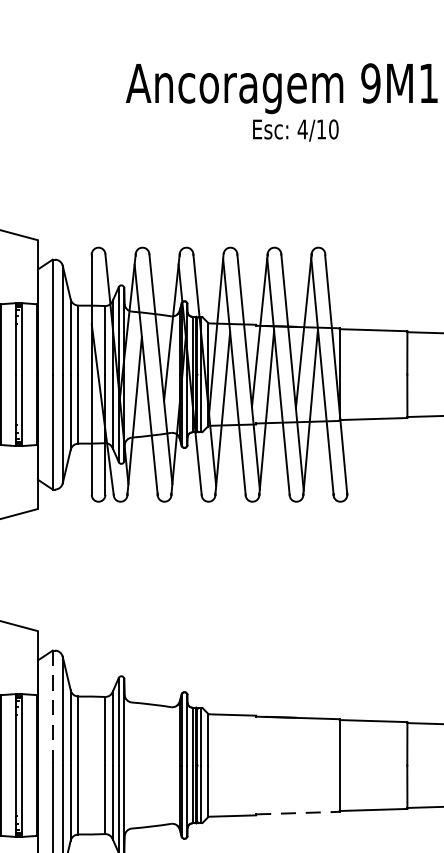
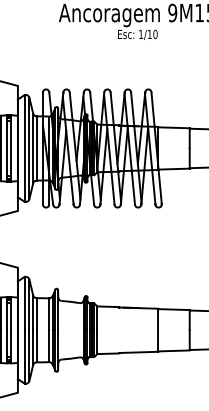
text: (301, 129) -> (140, 34), 4/10 -> 1/10
line: (52, 707) -> (24, 303), dashed -> solid
line: (299, 813) -> (139, 352), dashed -> solid

